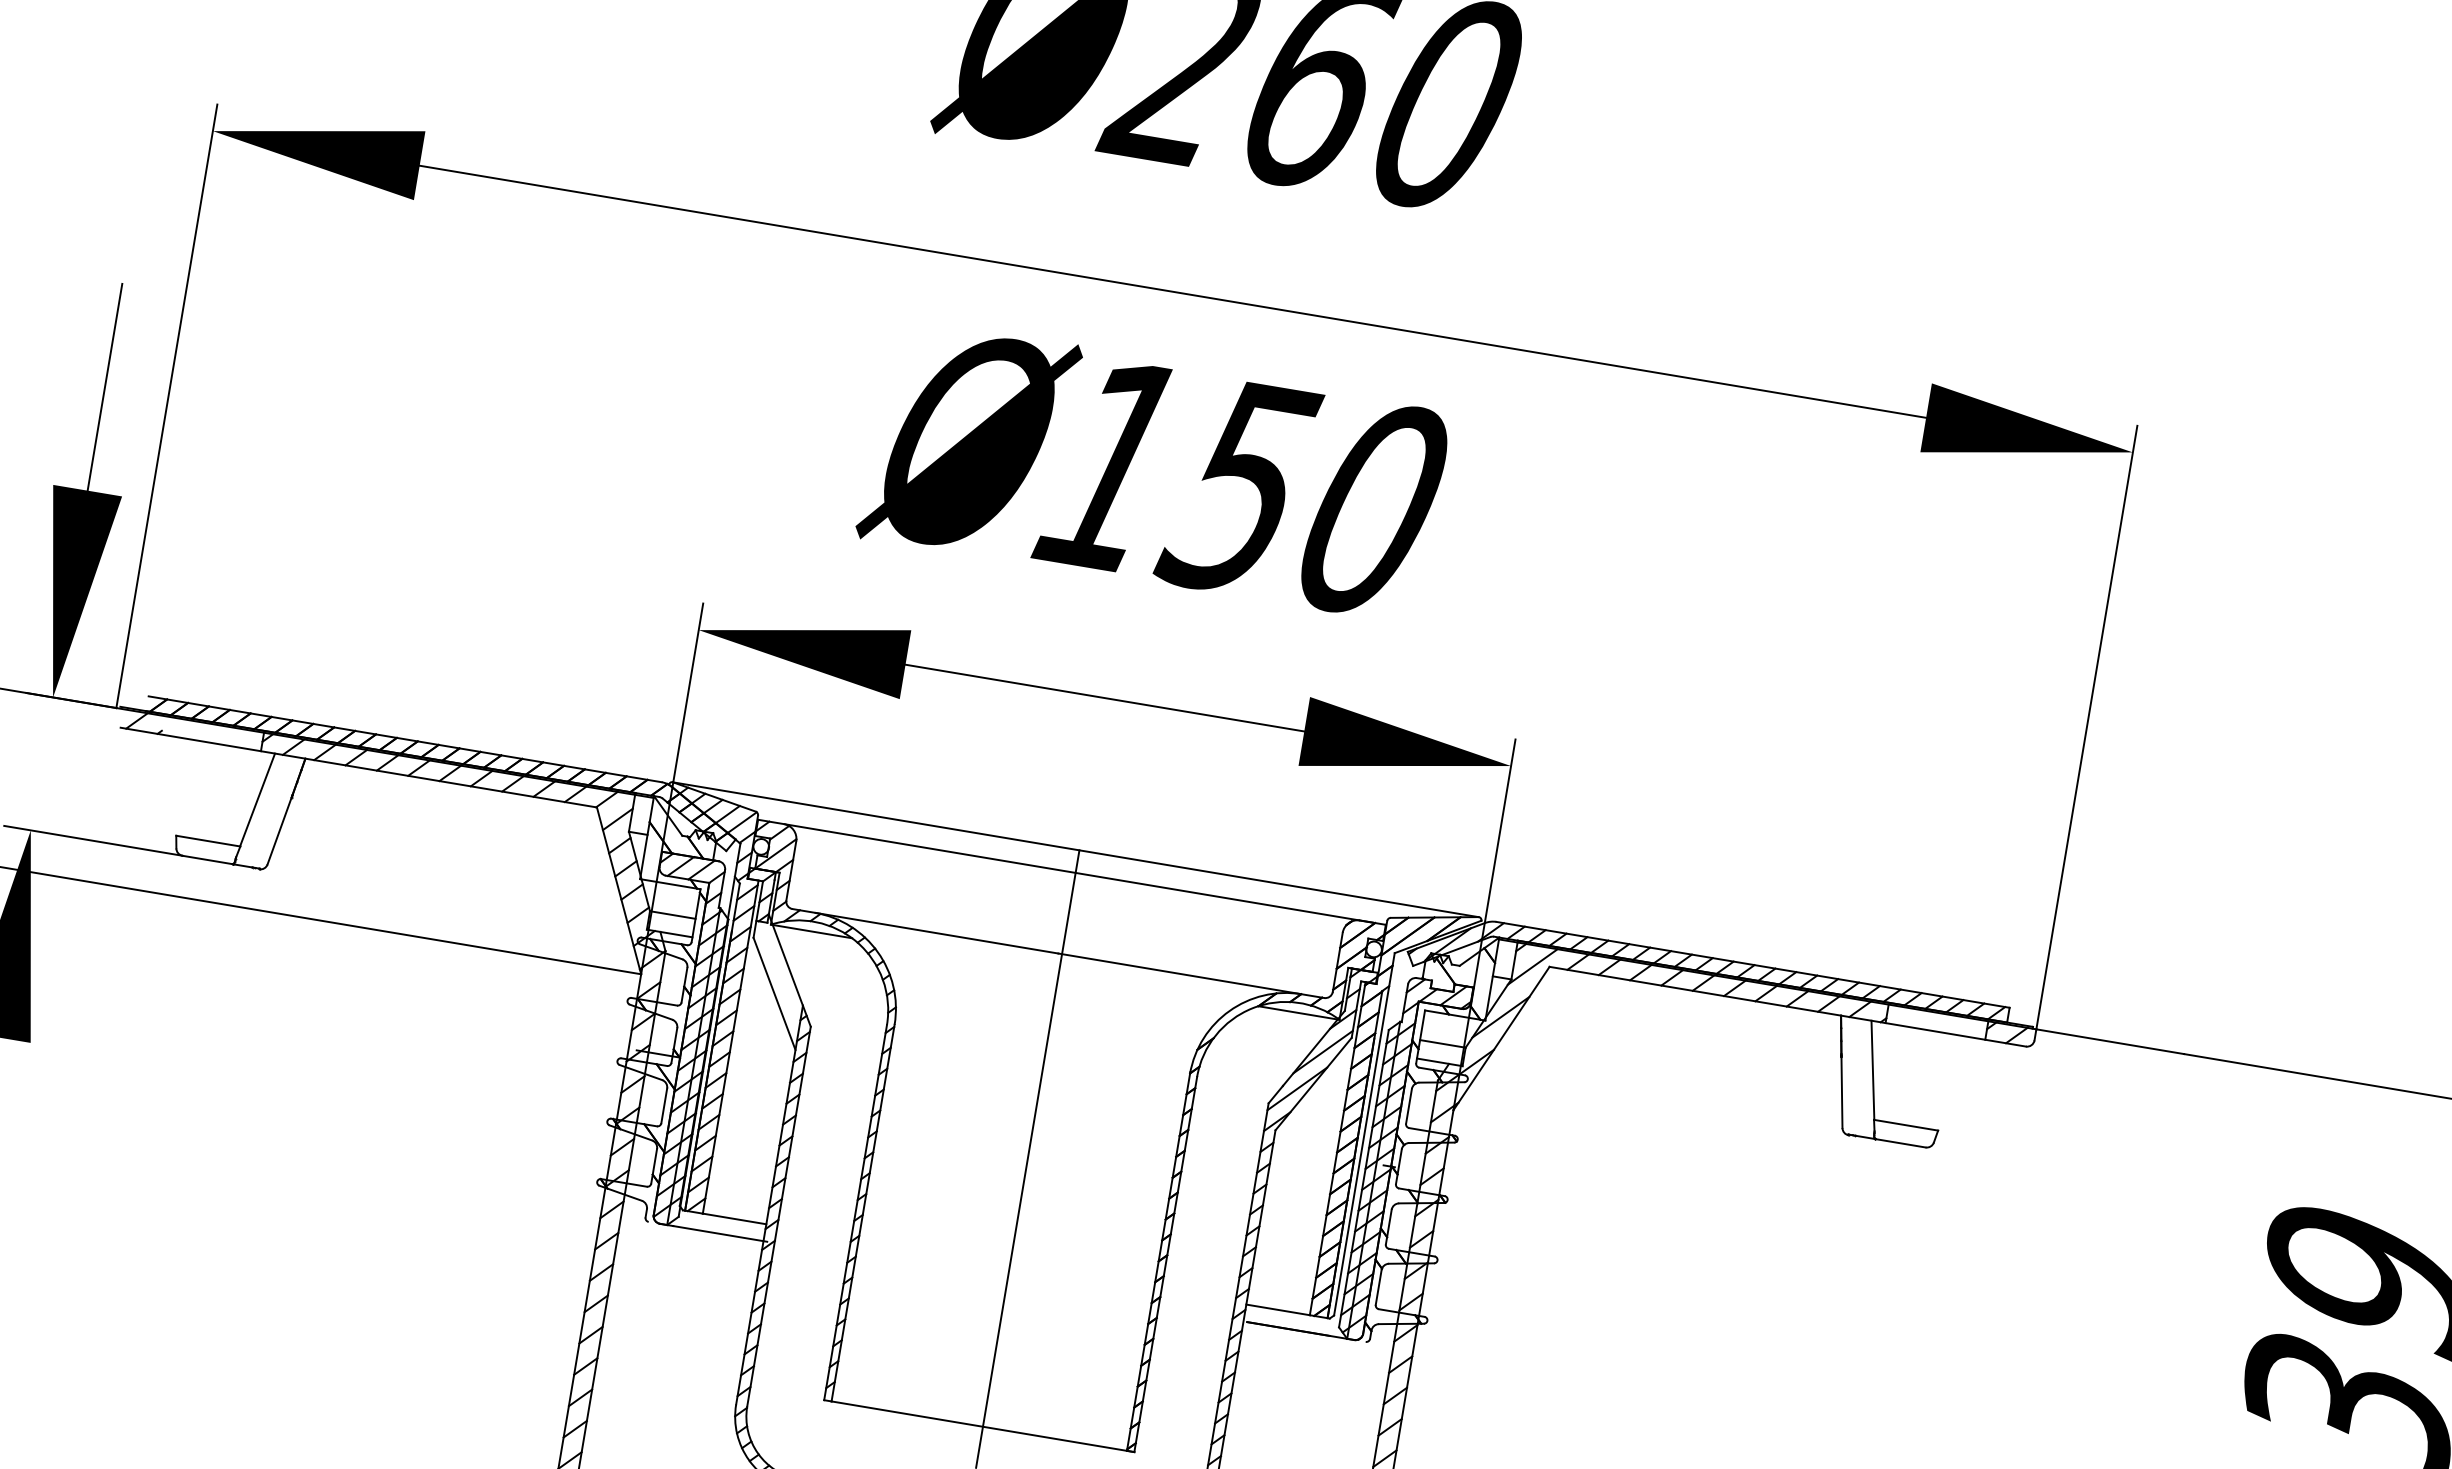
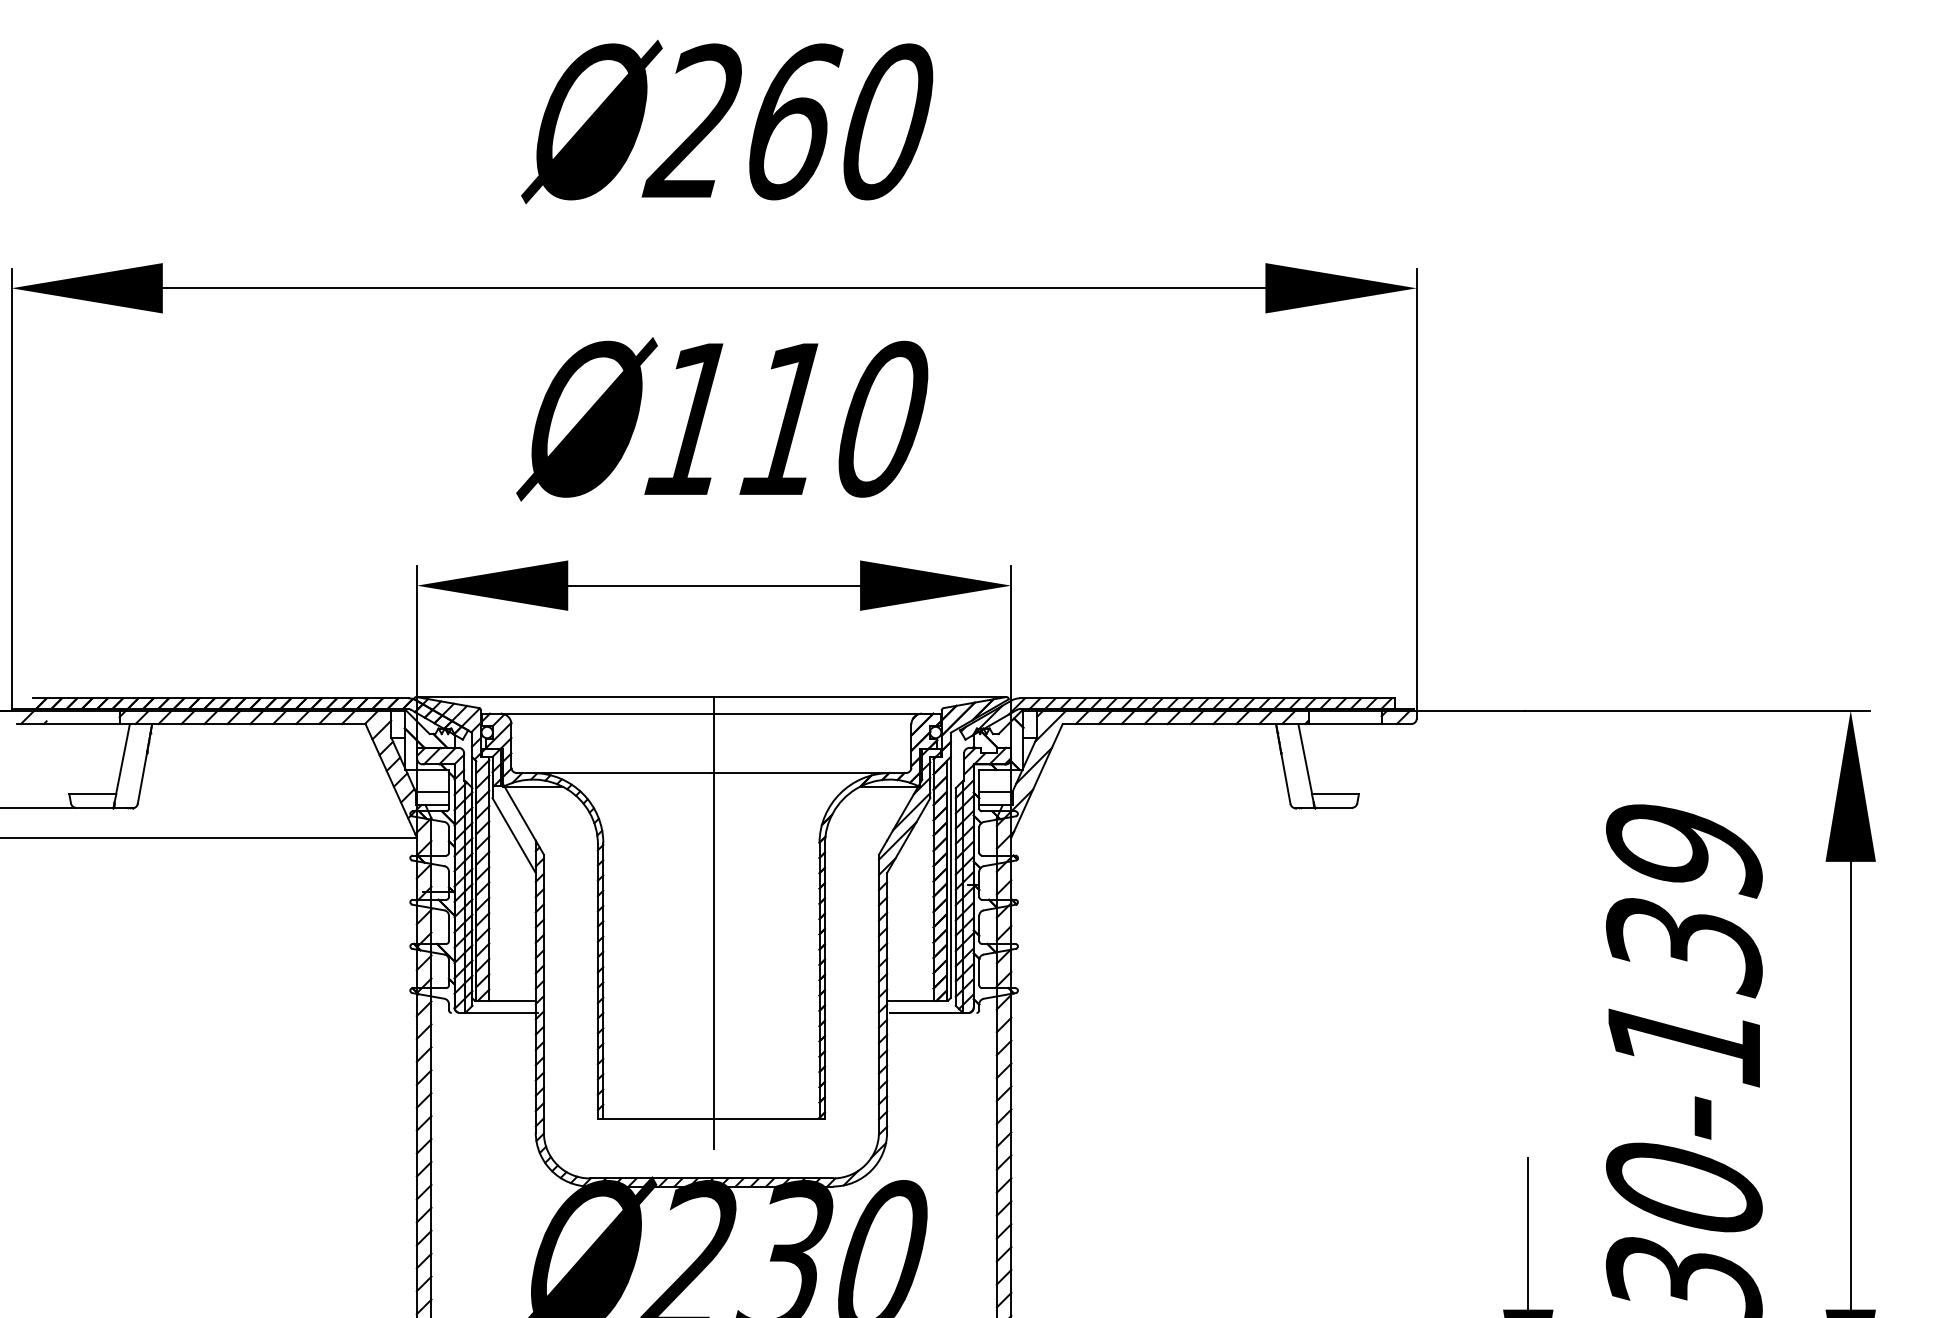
text: (1238, 488) -> (784, 420), 150 -> 110

